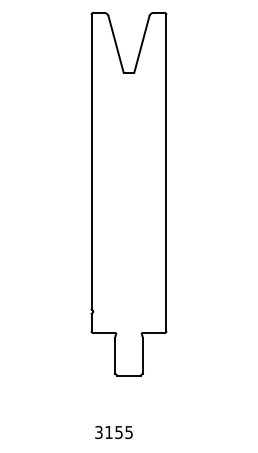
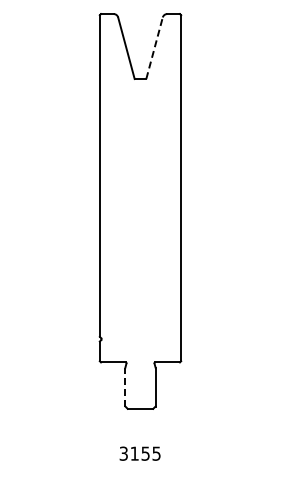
line: (141, 44) -> (154, 48), solid -> dashed
line: (115, 355) -> (125, 386), solid -> dashed
text: (113, 432) -> (139, 453), moved

